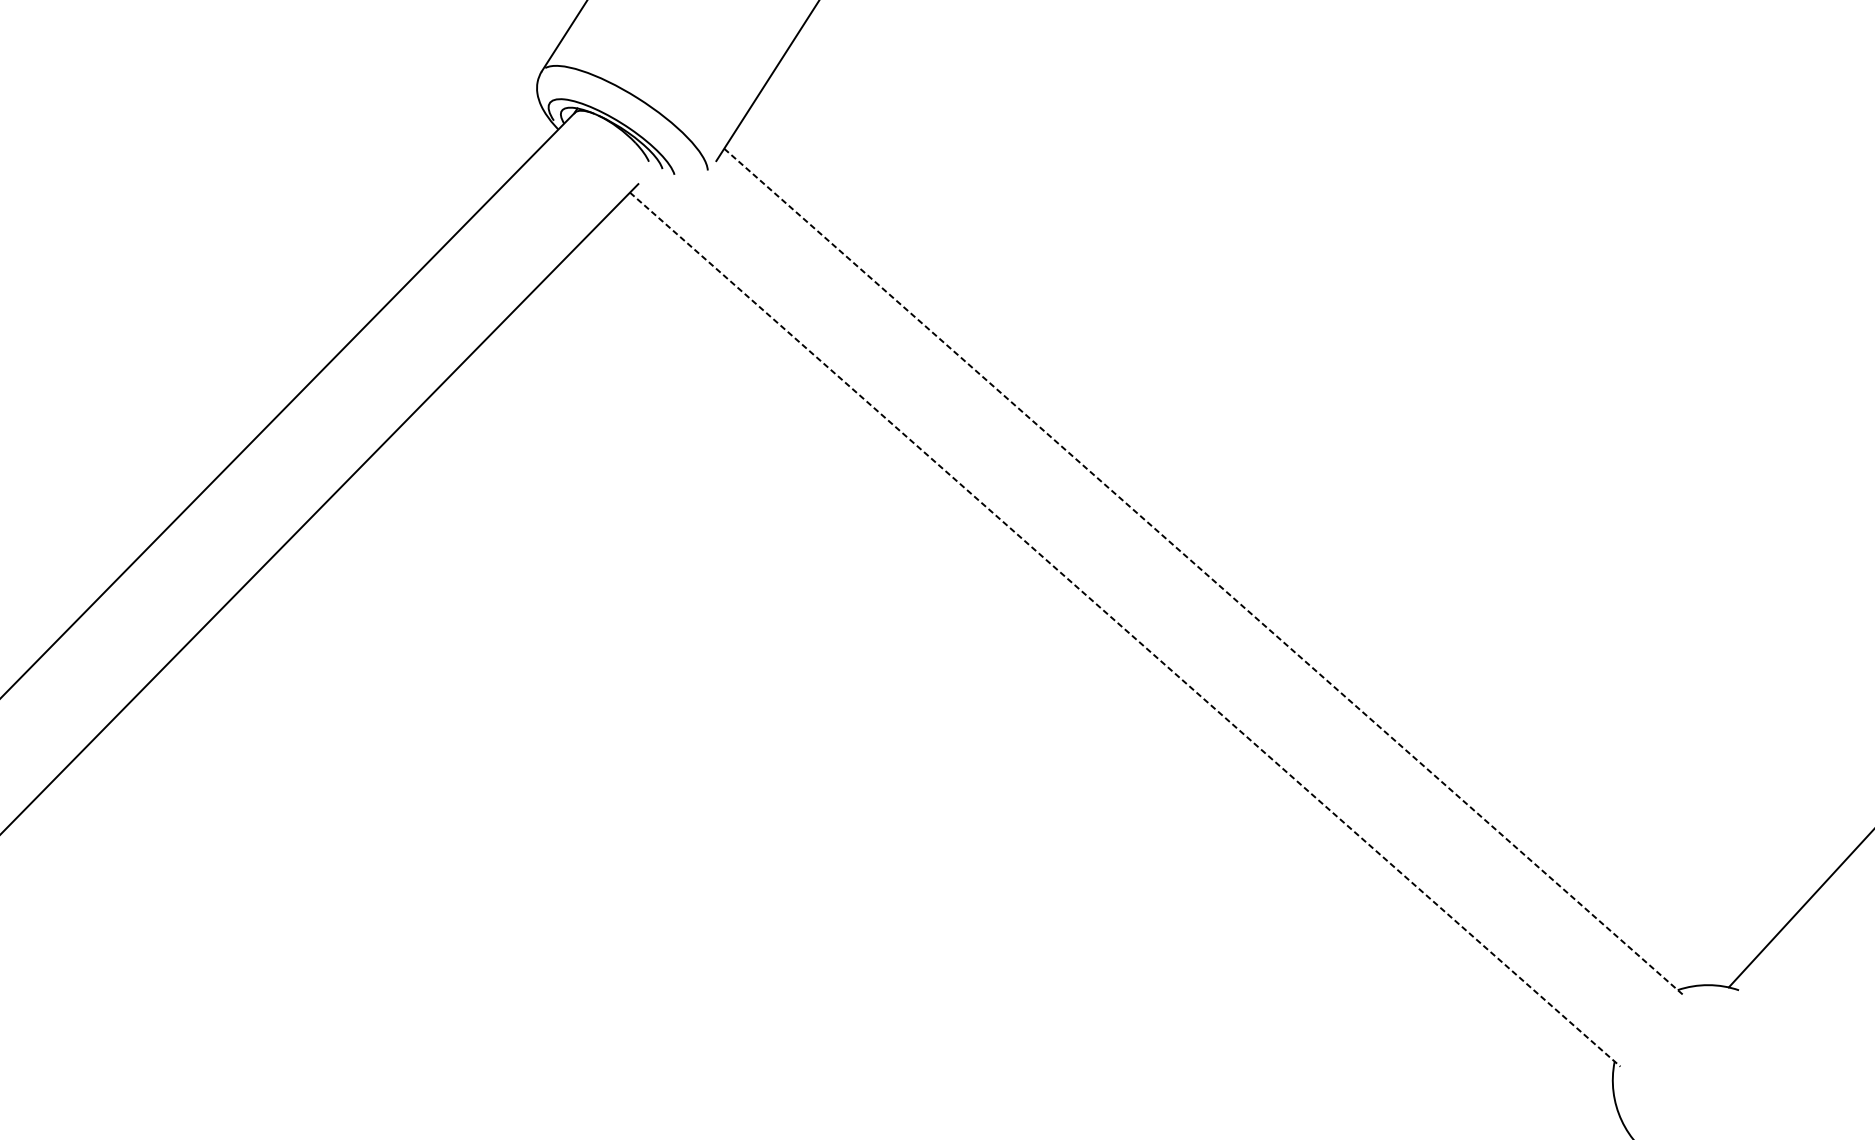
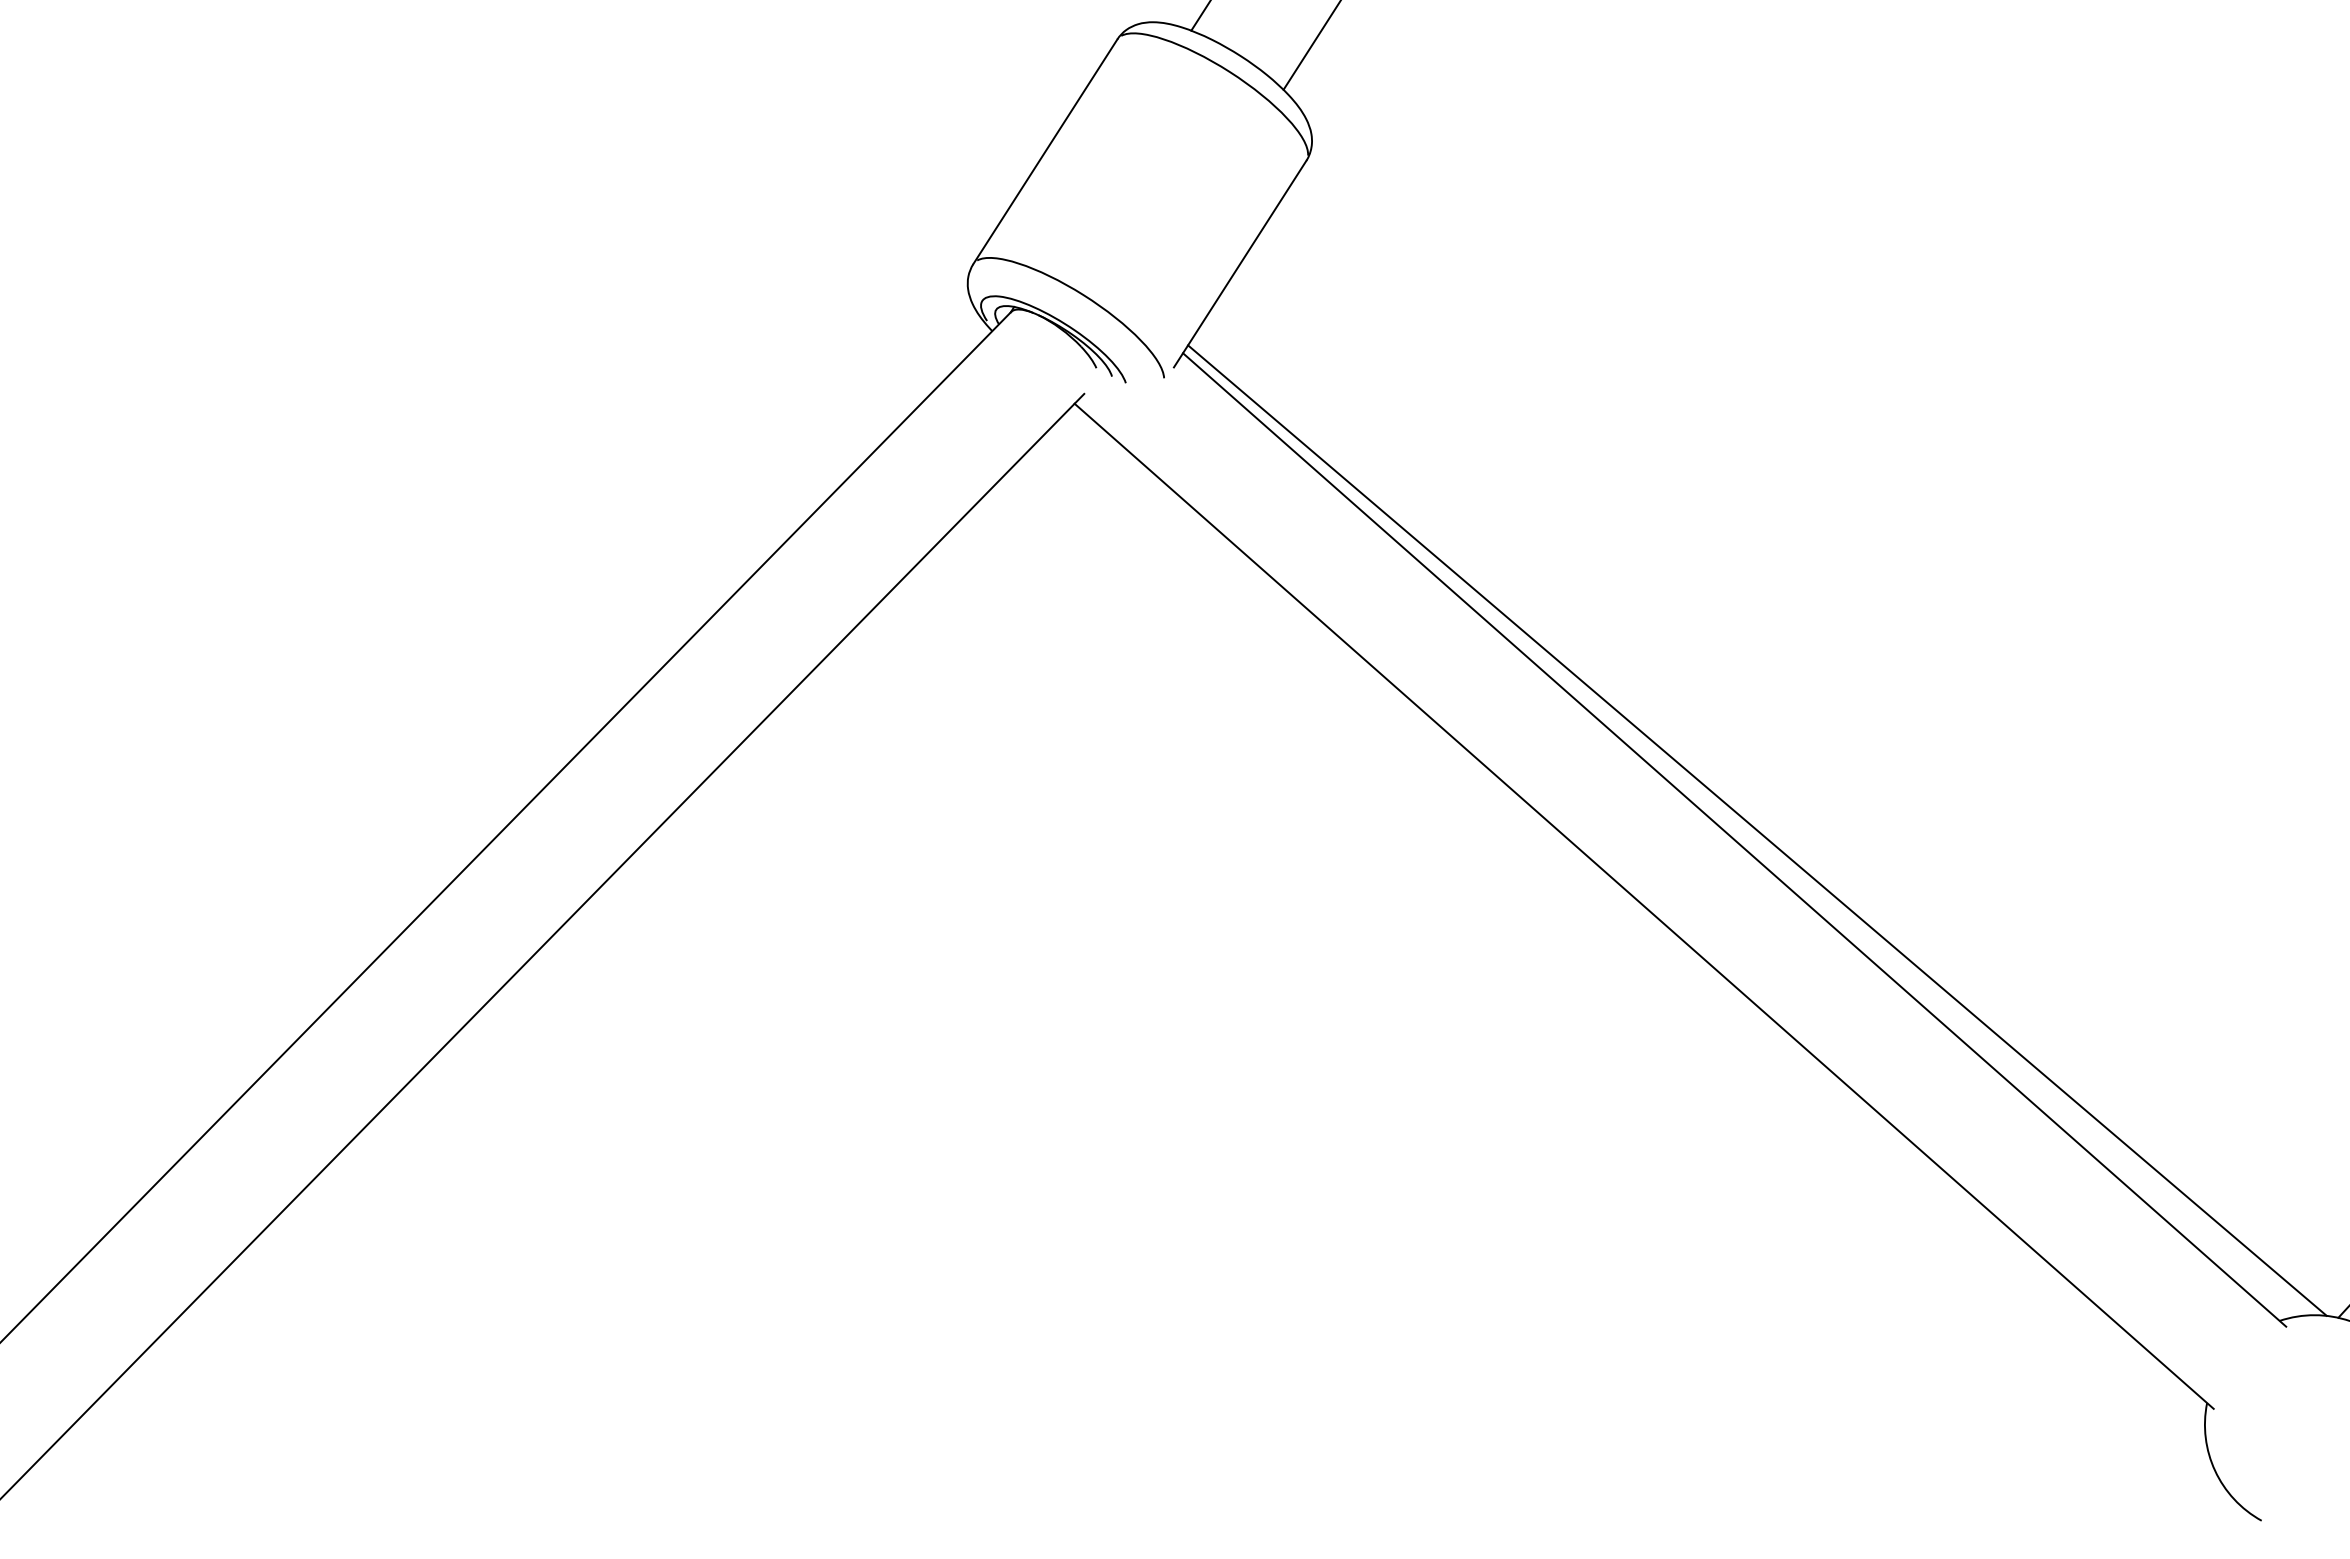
line: (1223, 563) -> (1757, 830), added
line: (1203, 571) -> (1734, 839), dashed -> solid
line: (1125, 629) -> (1644, 906), dashed -> solid

